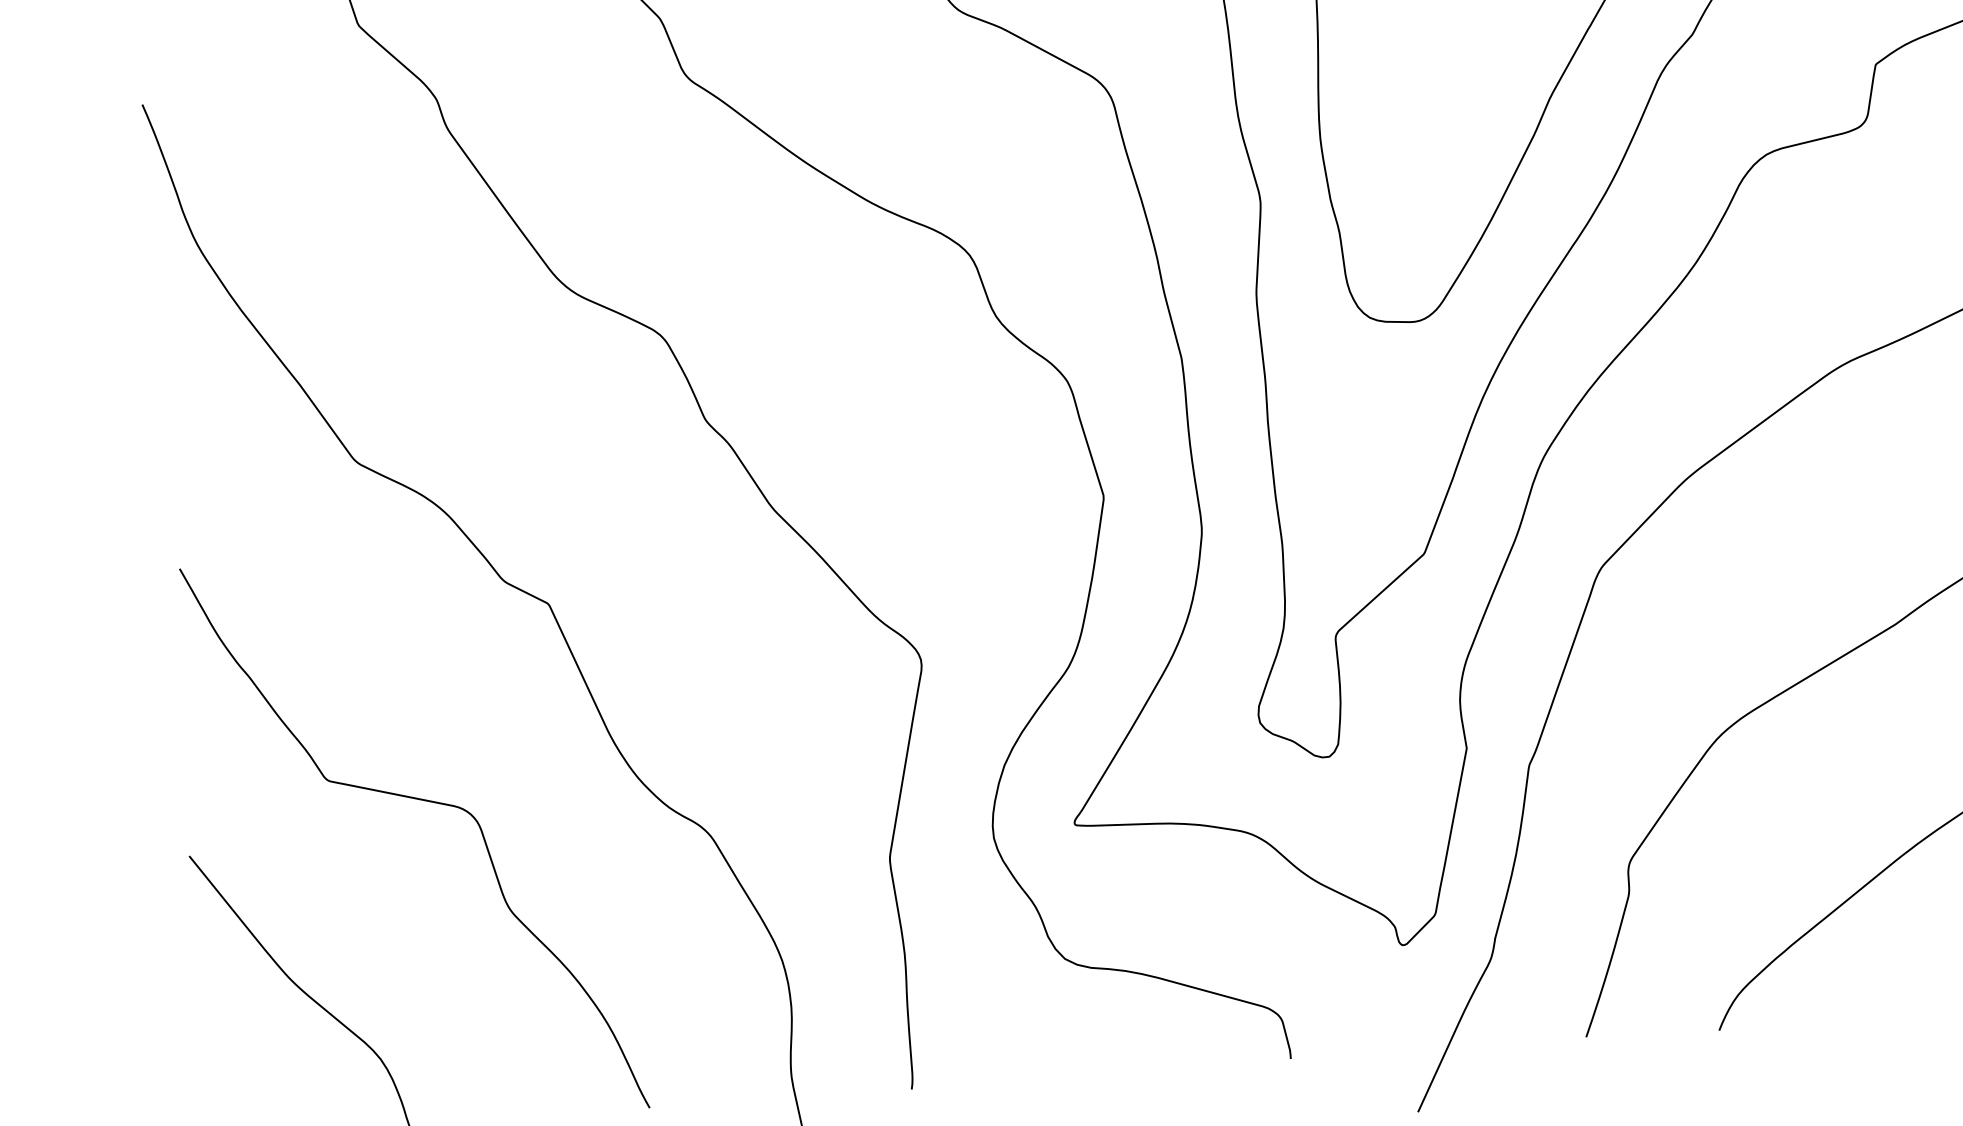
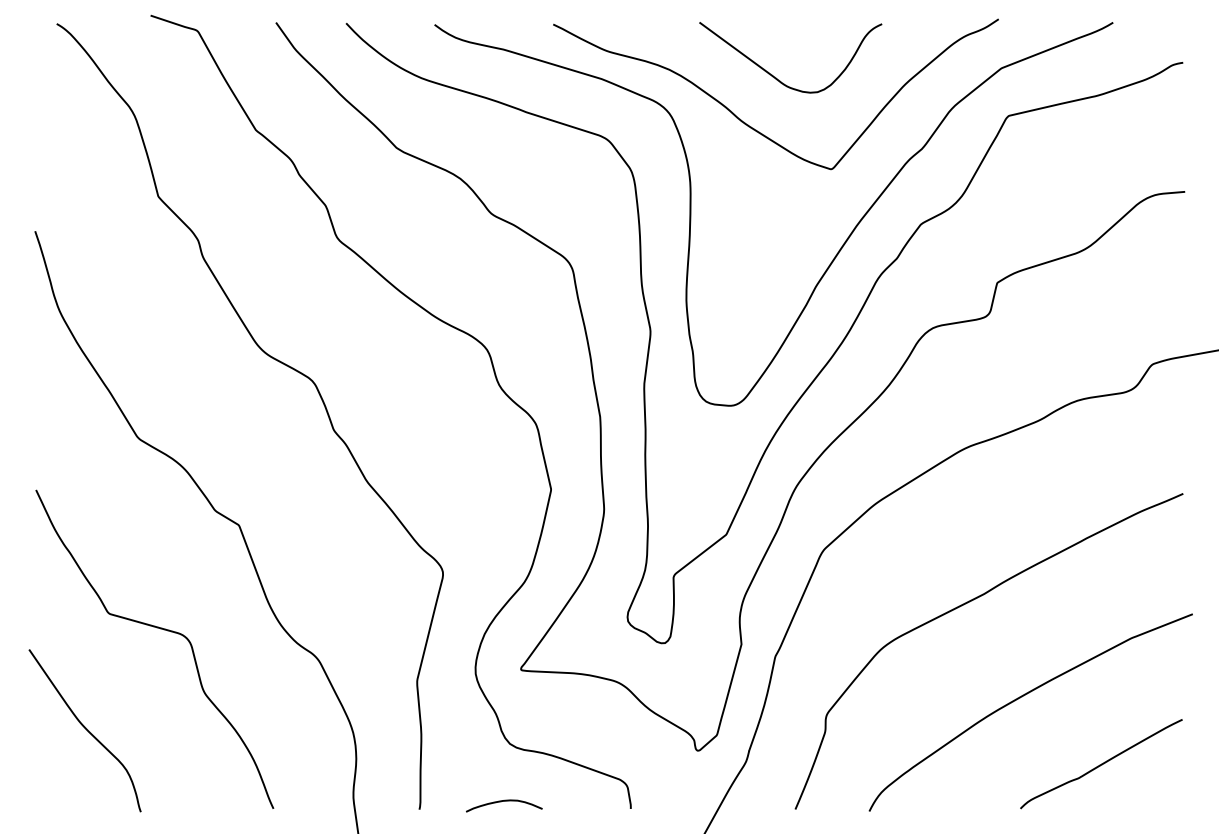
curve: (1063, 1063) -> (504, 801), added

